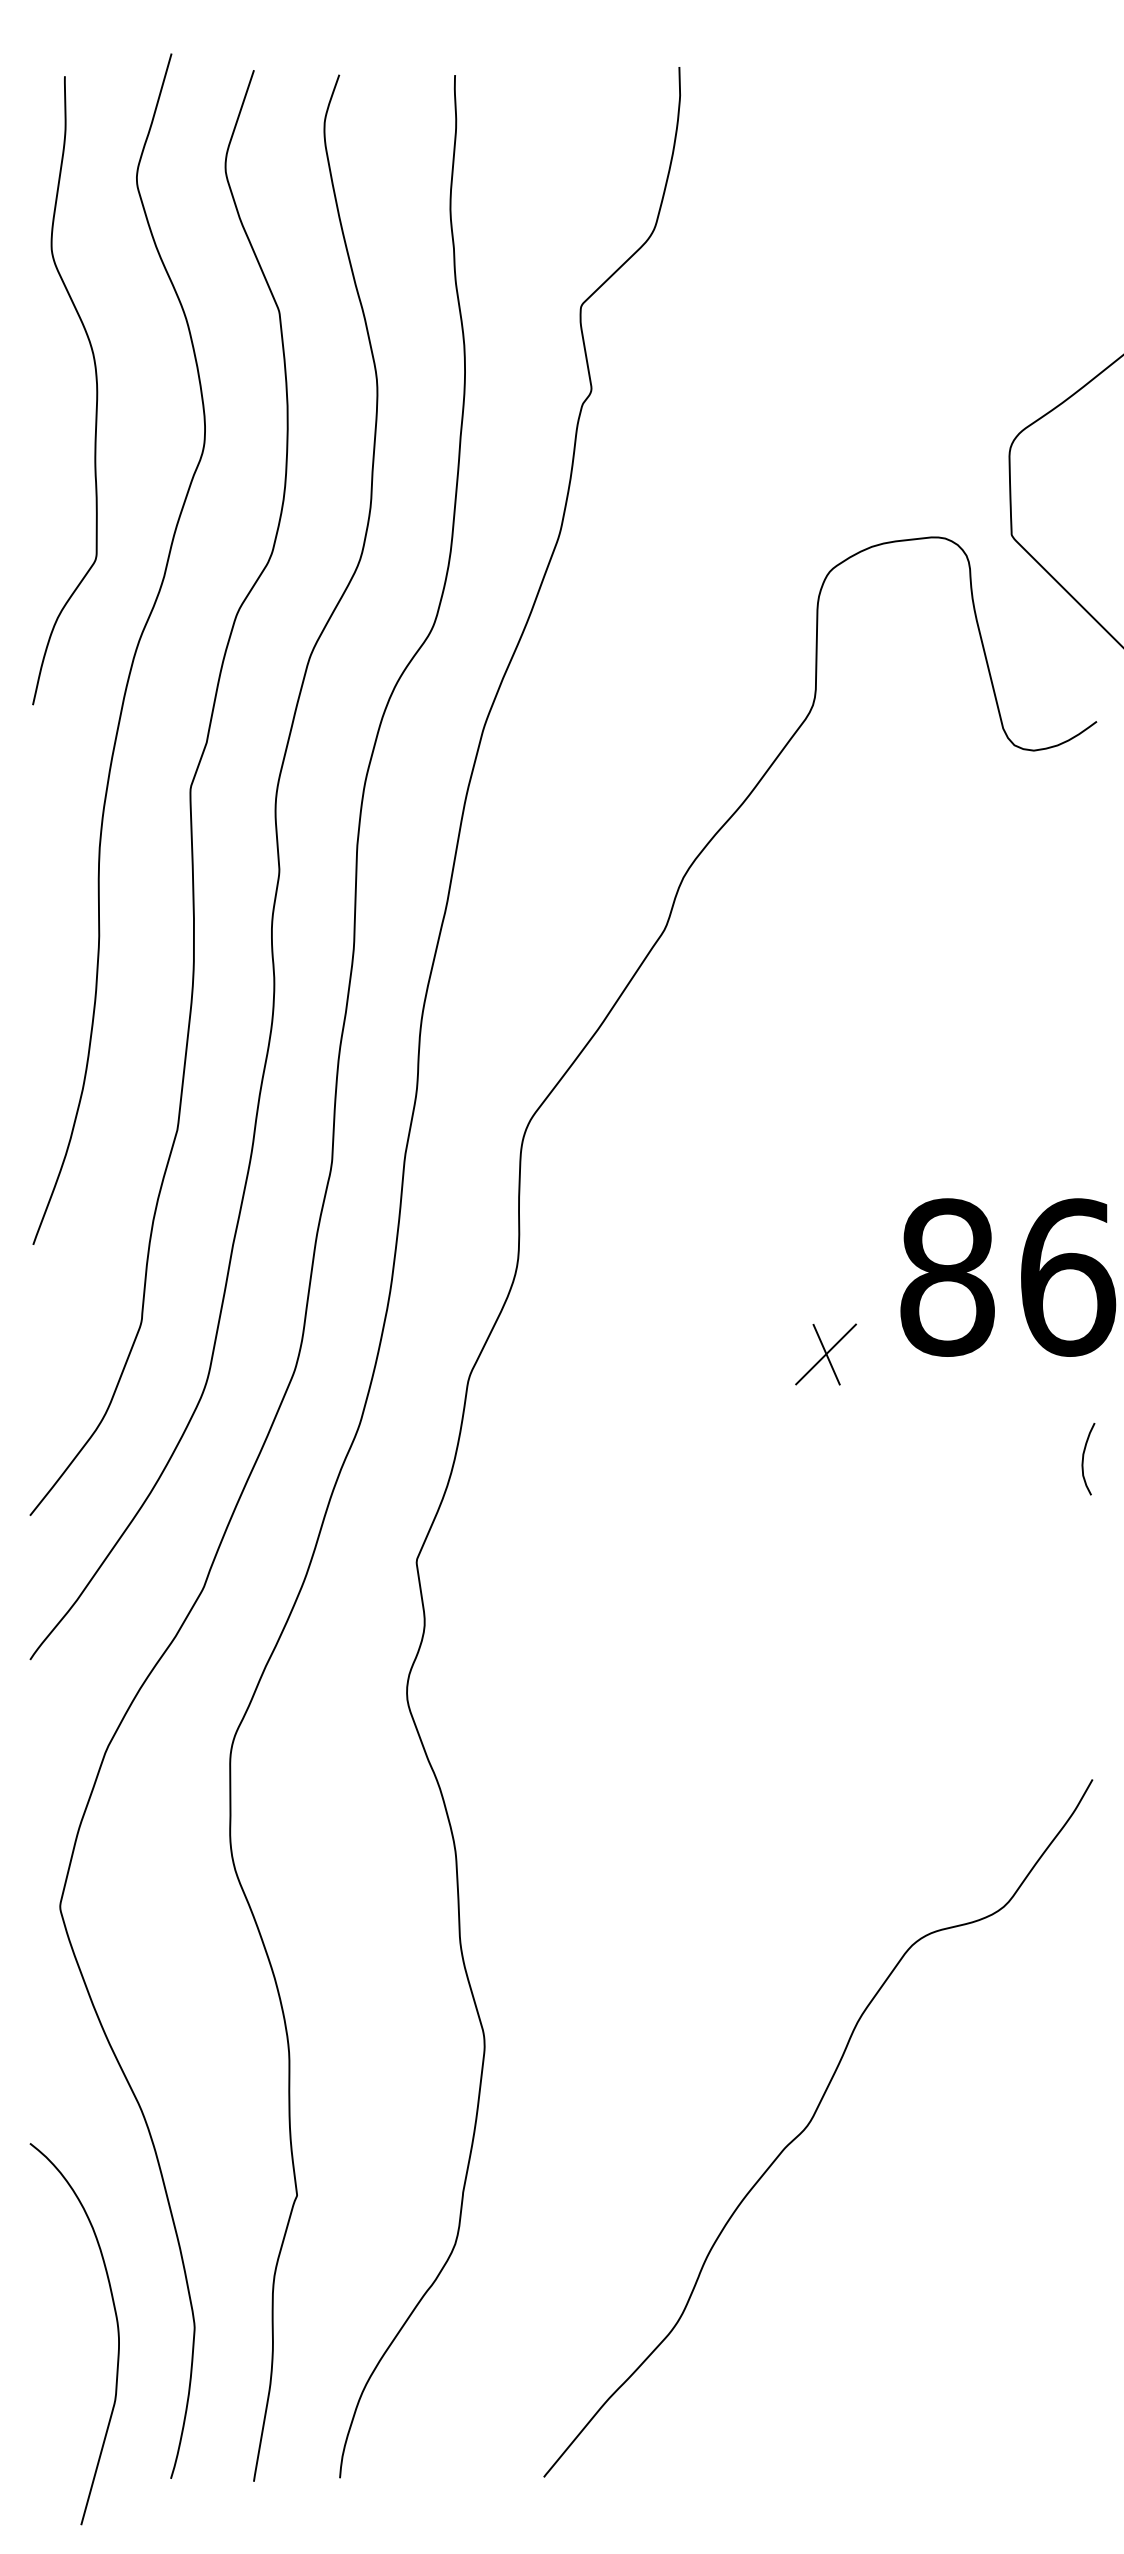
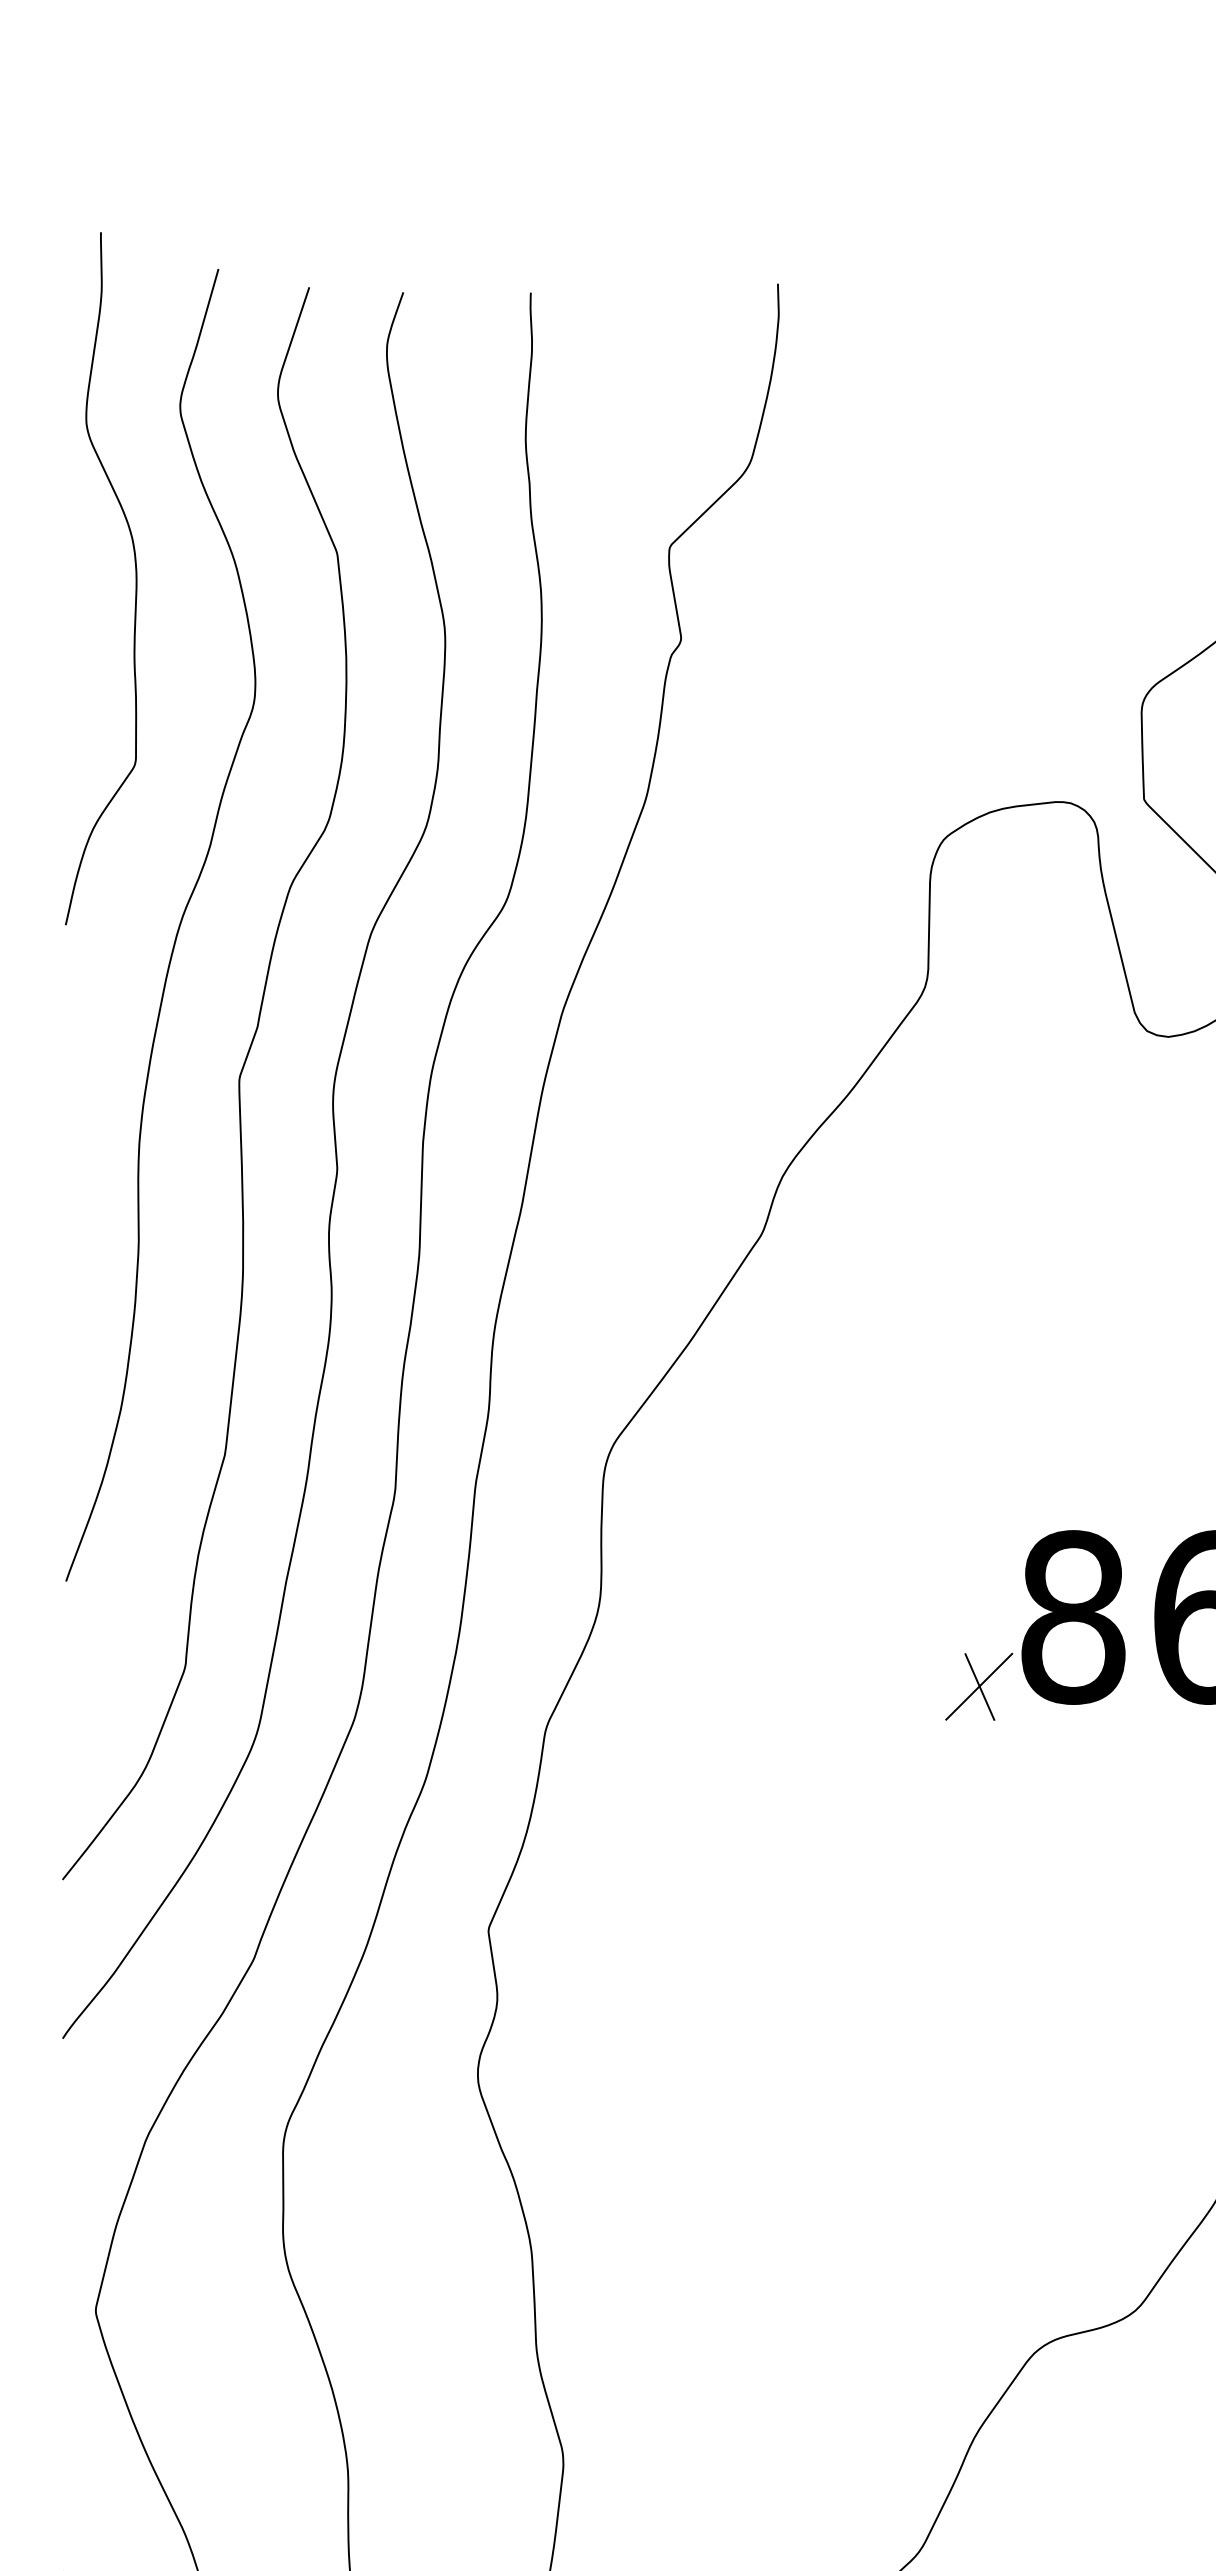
curve: (96, 390) -> (135, 578), moved
part: (825, 1354) -> (978, 1686), moved

